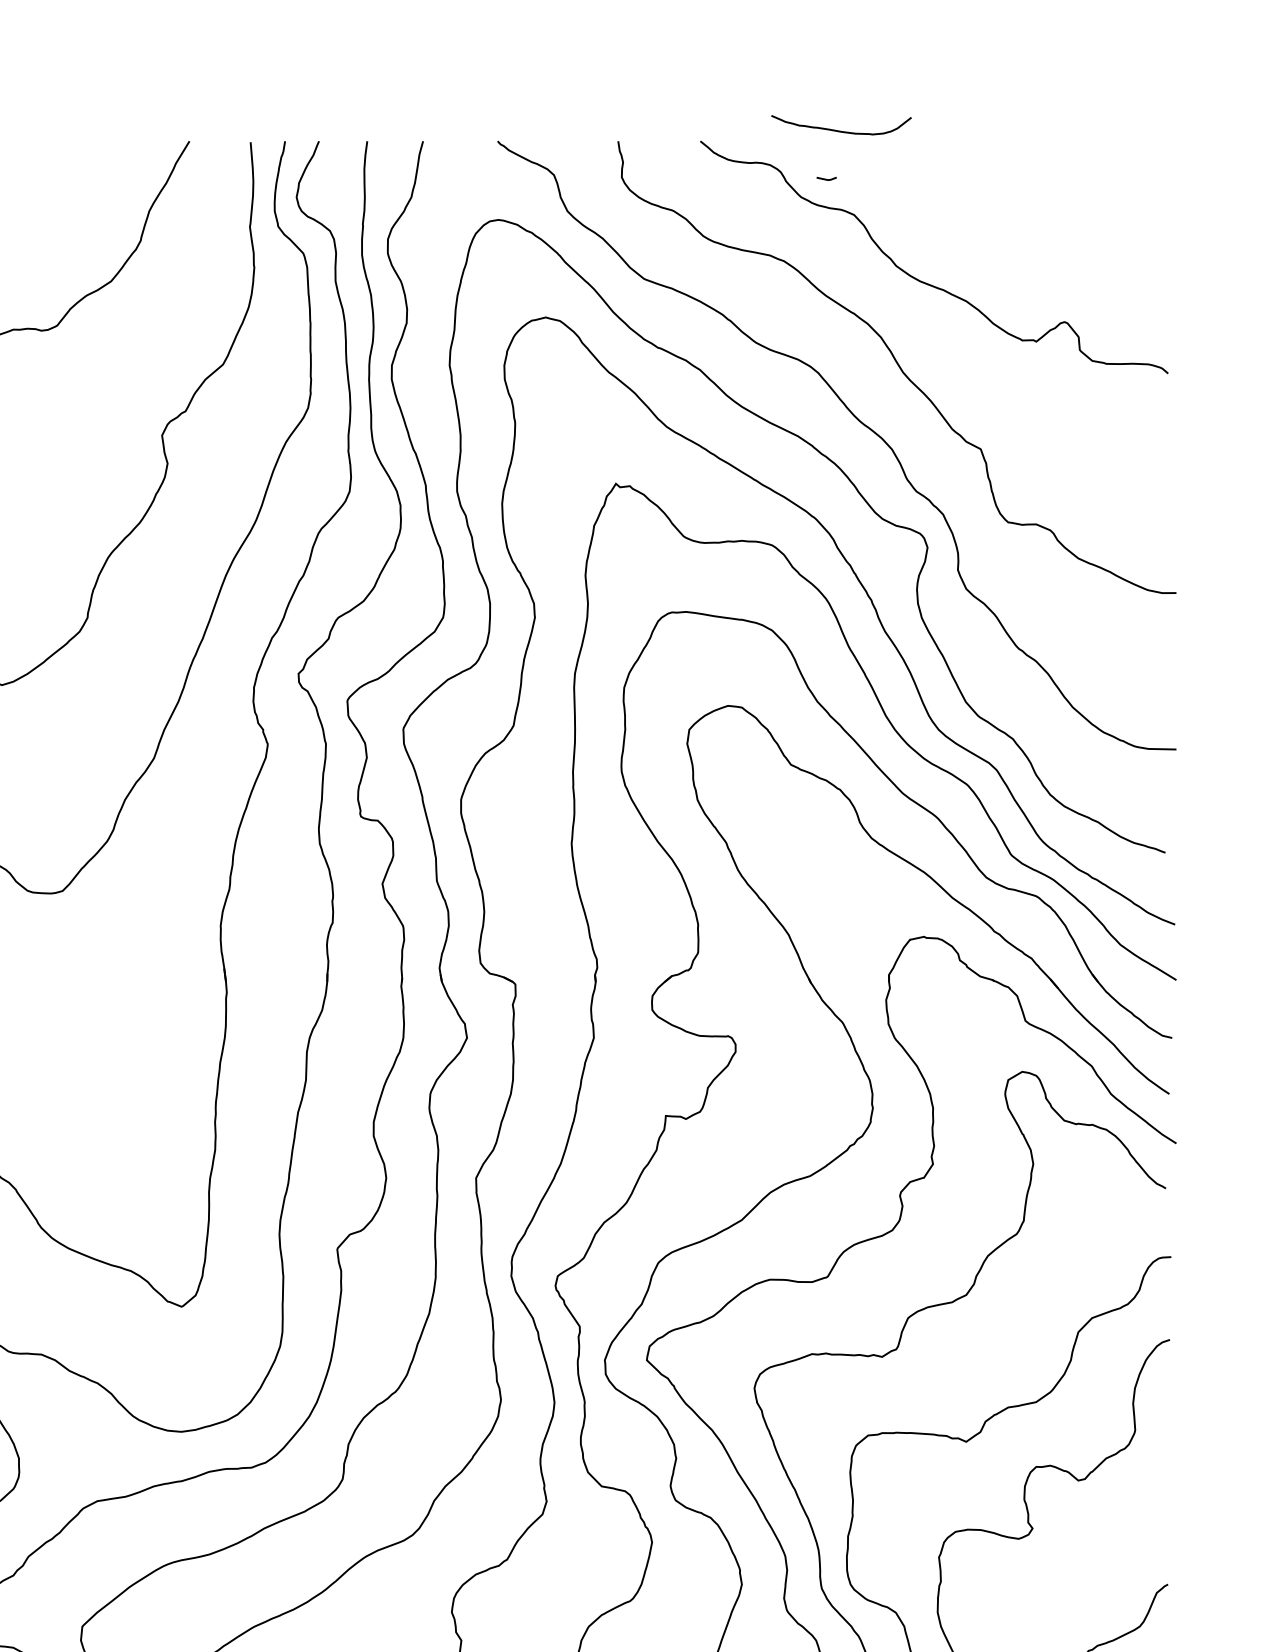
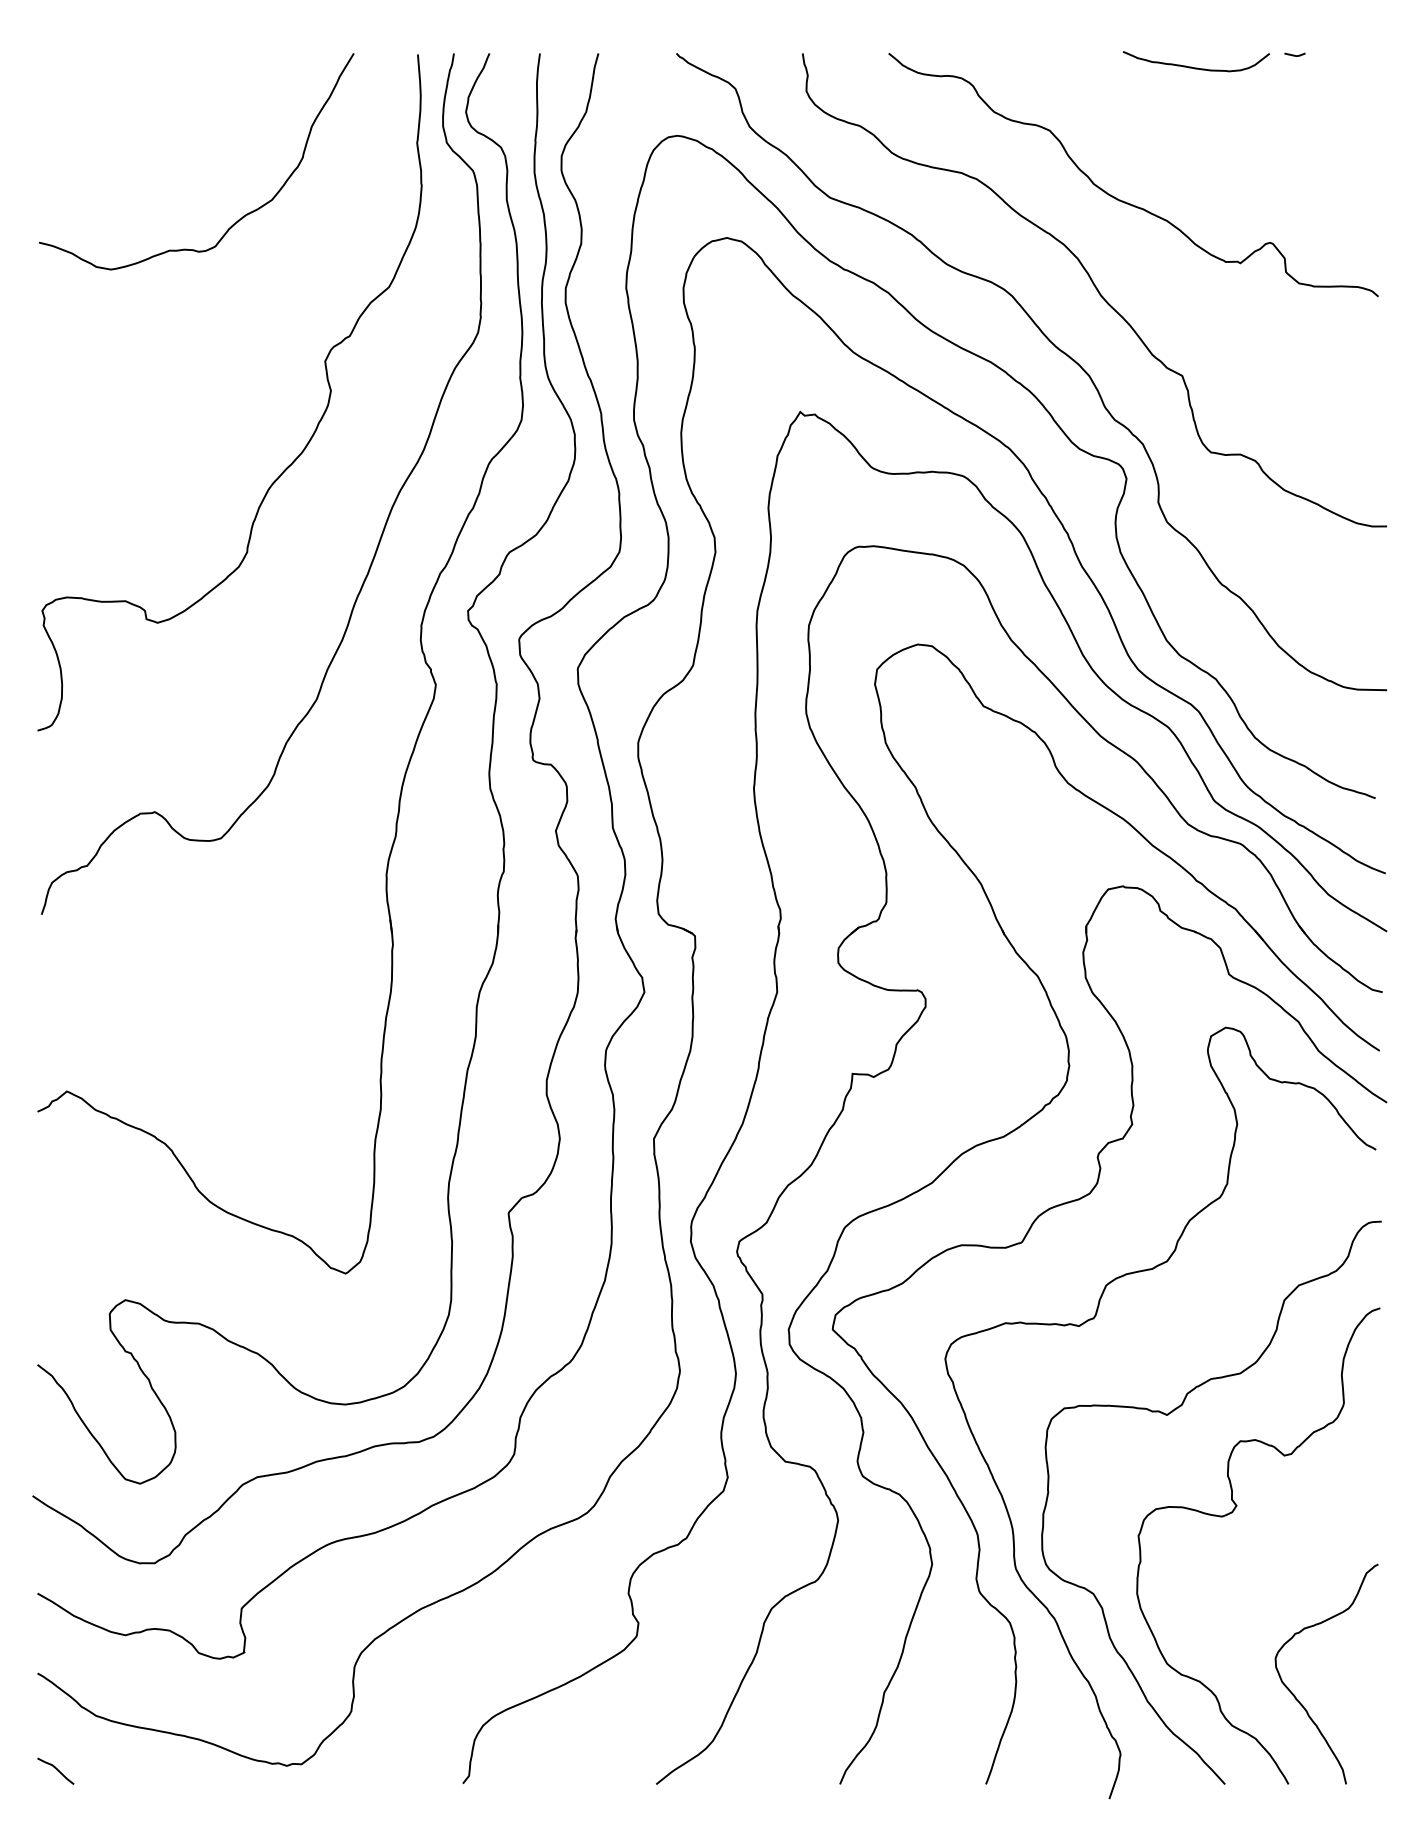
curve: (841, 130) -> (1196, 67), moved
line: (826, 178) -> (1294, 54), moved

